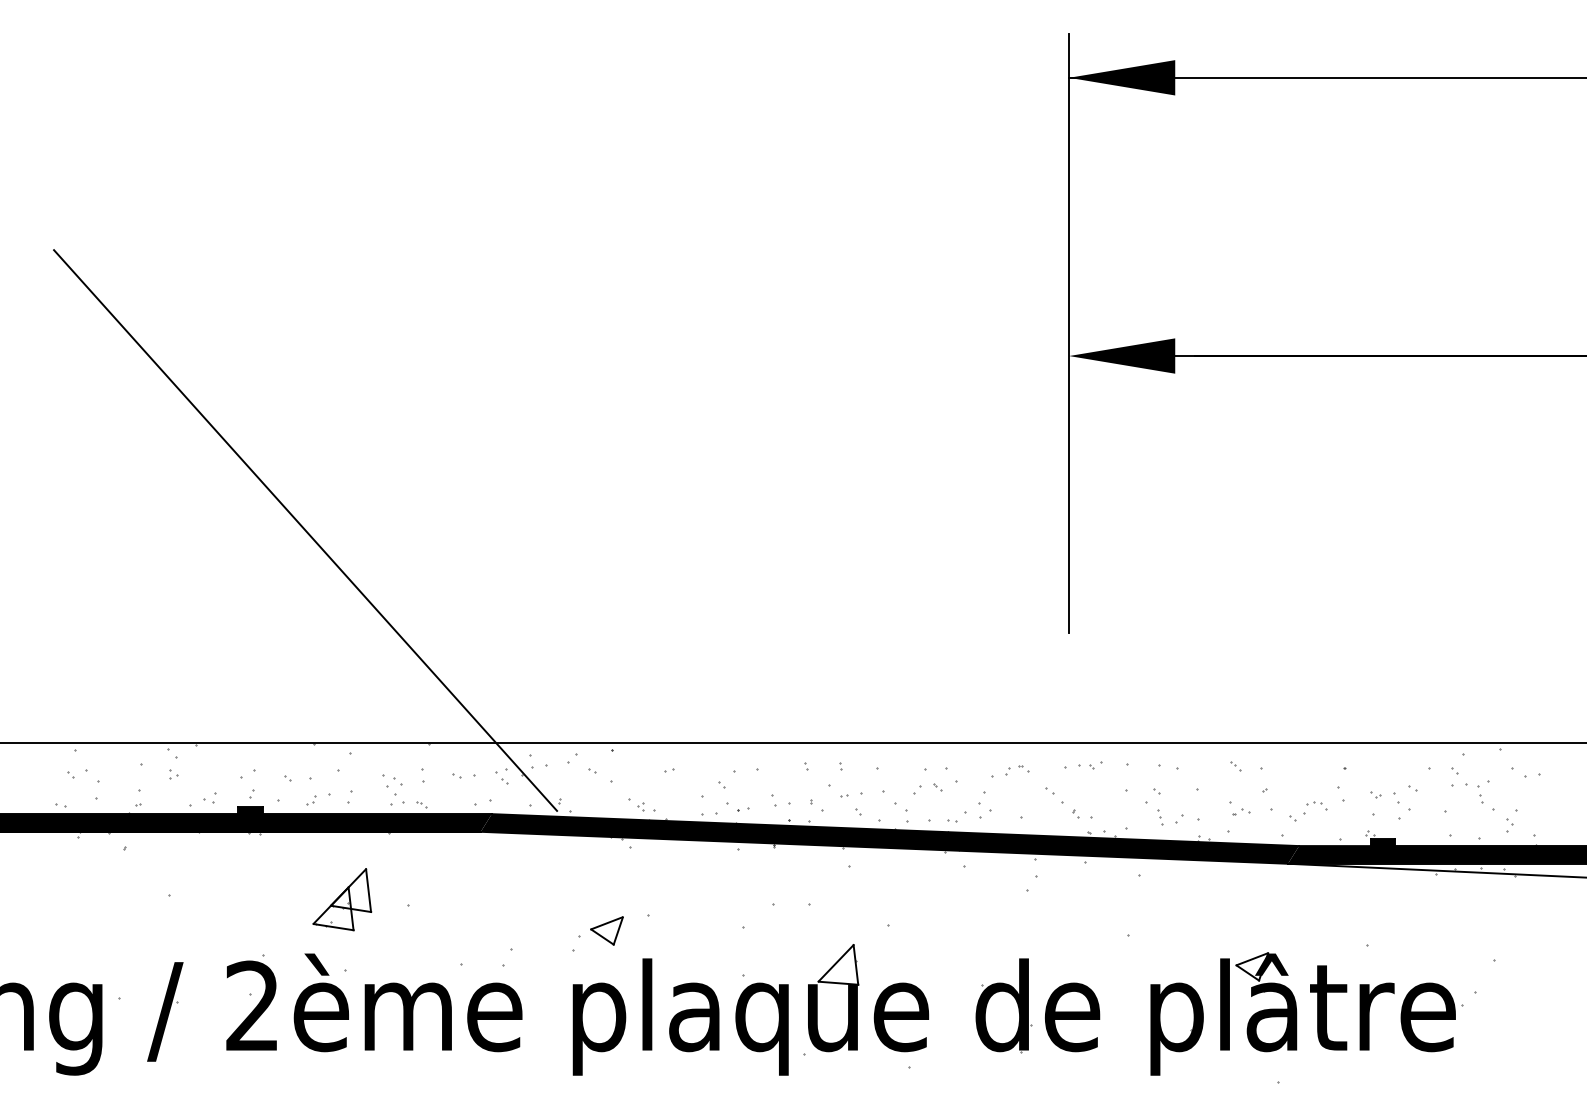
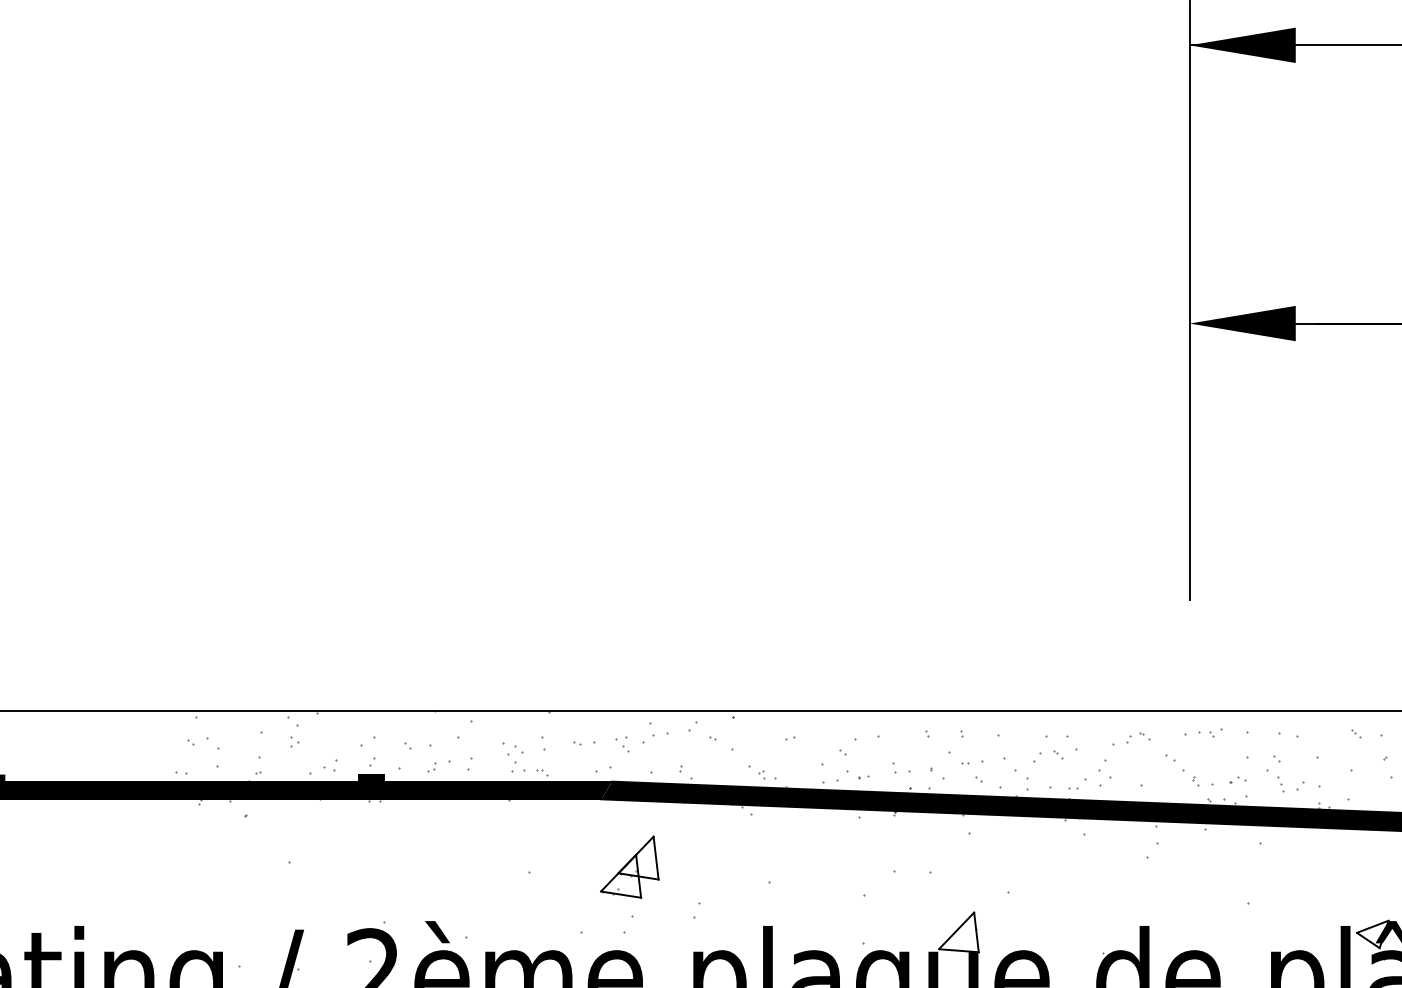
line: (305, 530) -> (426, 498), removed
part: (1241, 811) -> (1238, 779), moved
part: (342, 899) -> (630, 867), moved
part: (606, 930) -> (727, 898), removed

